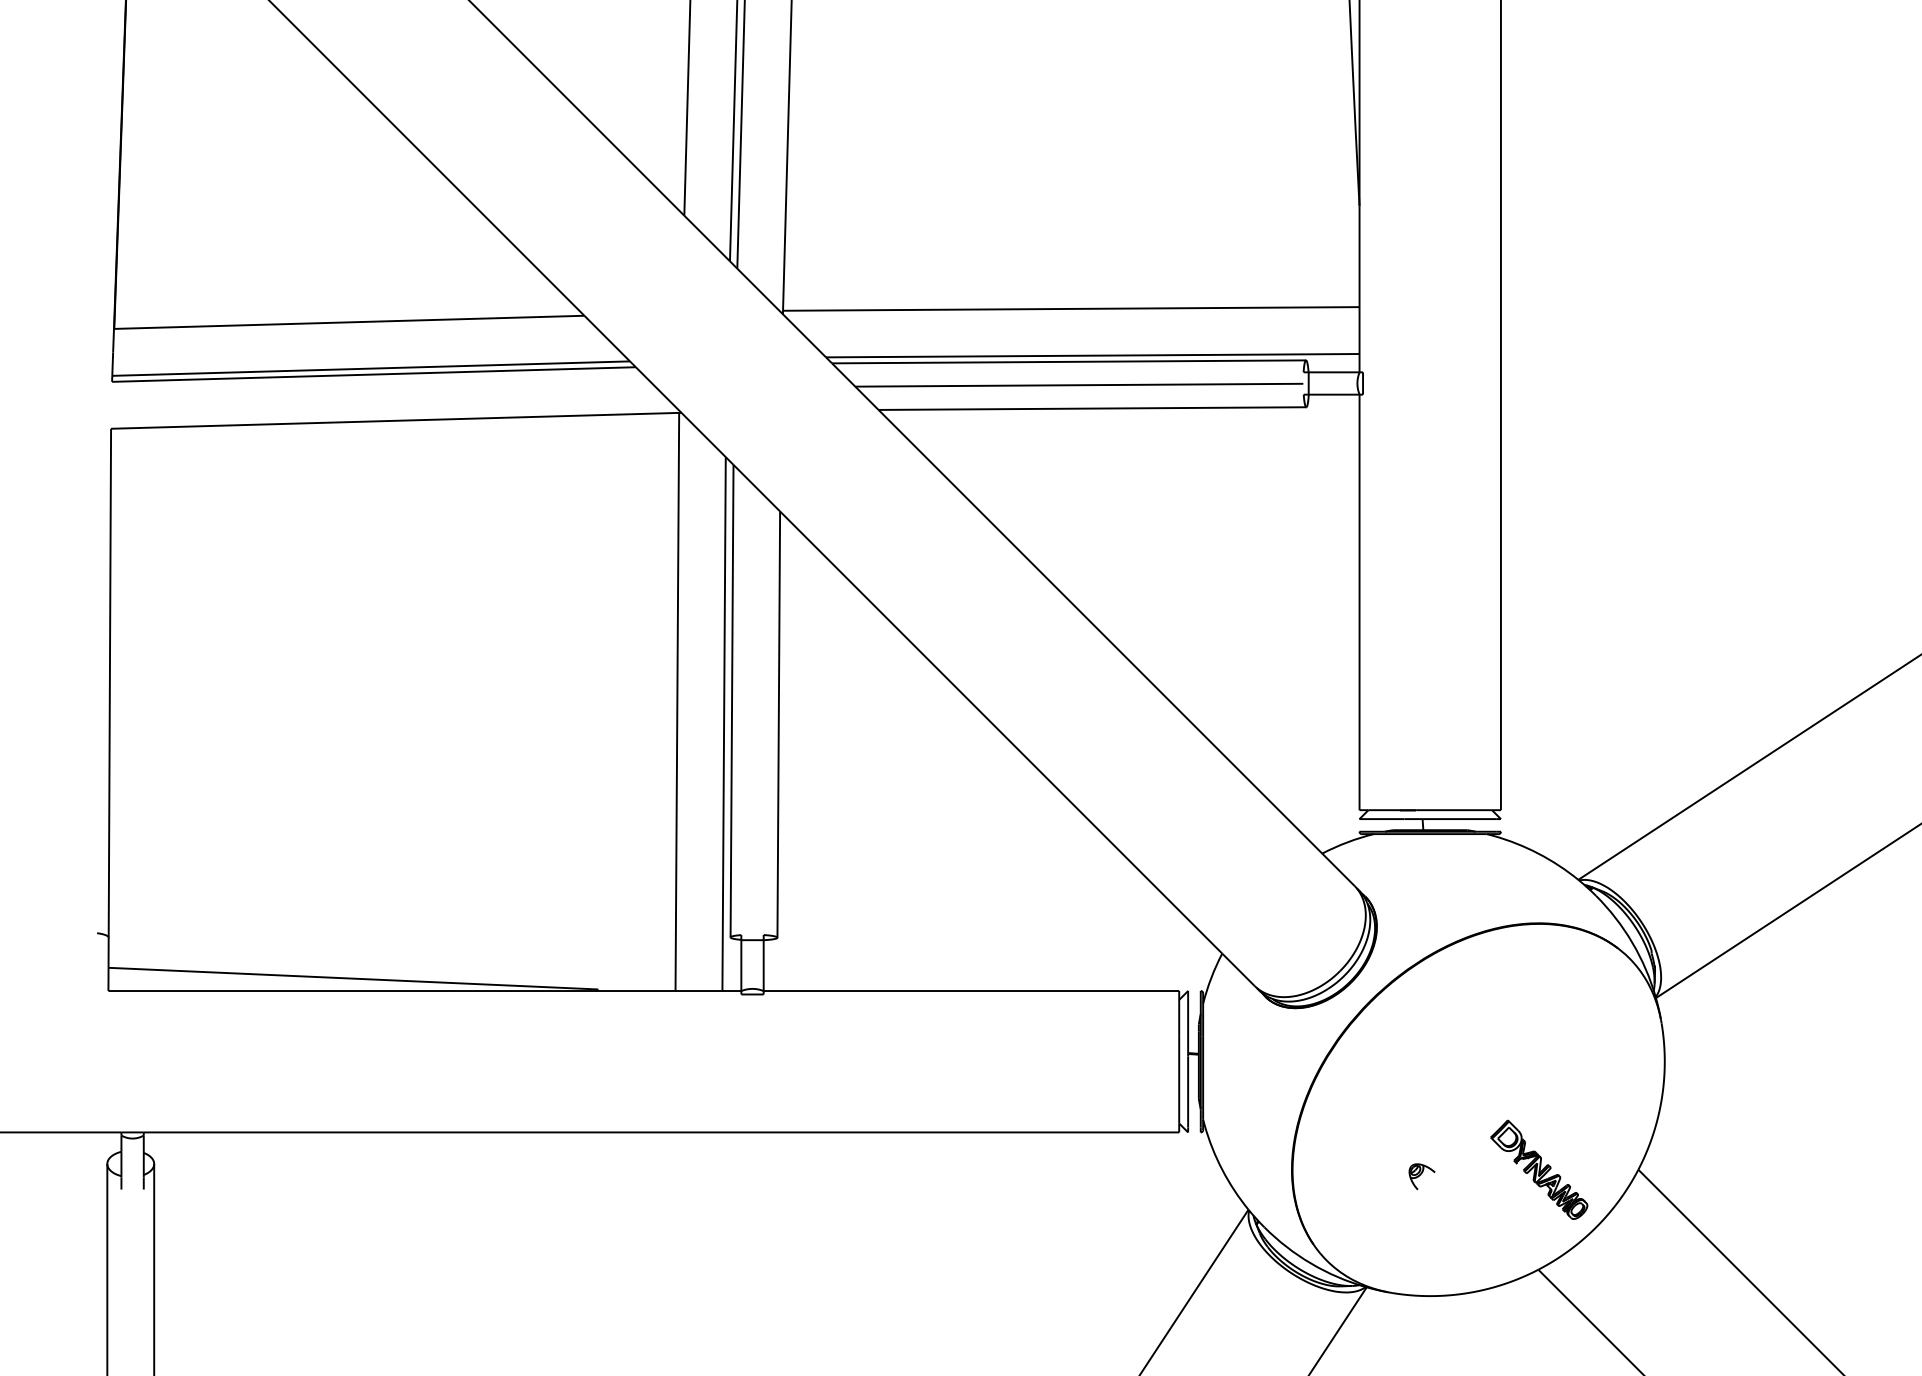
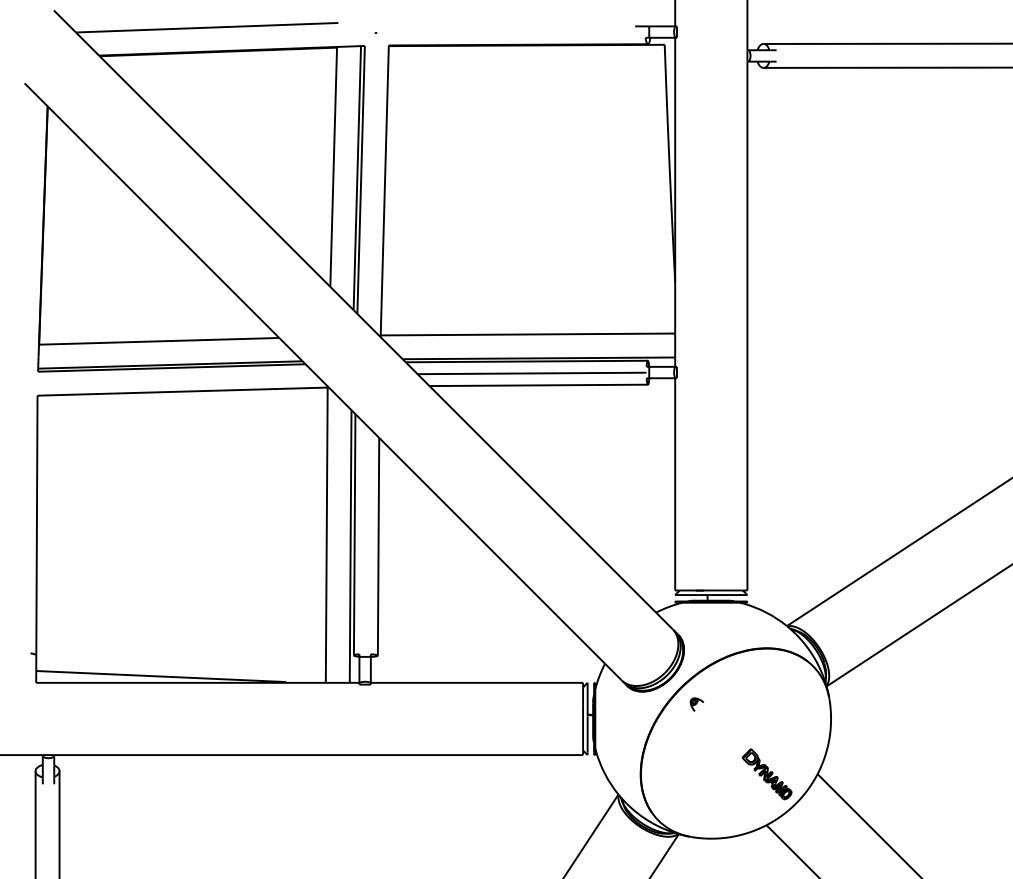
part: (1420, 1176) -> (696, 704), moved

